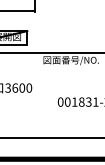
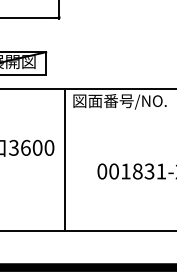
line: (38, 95) -> (64, 160), added

